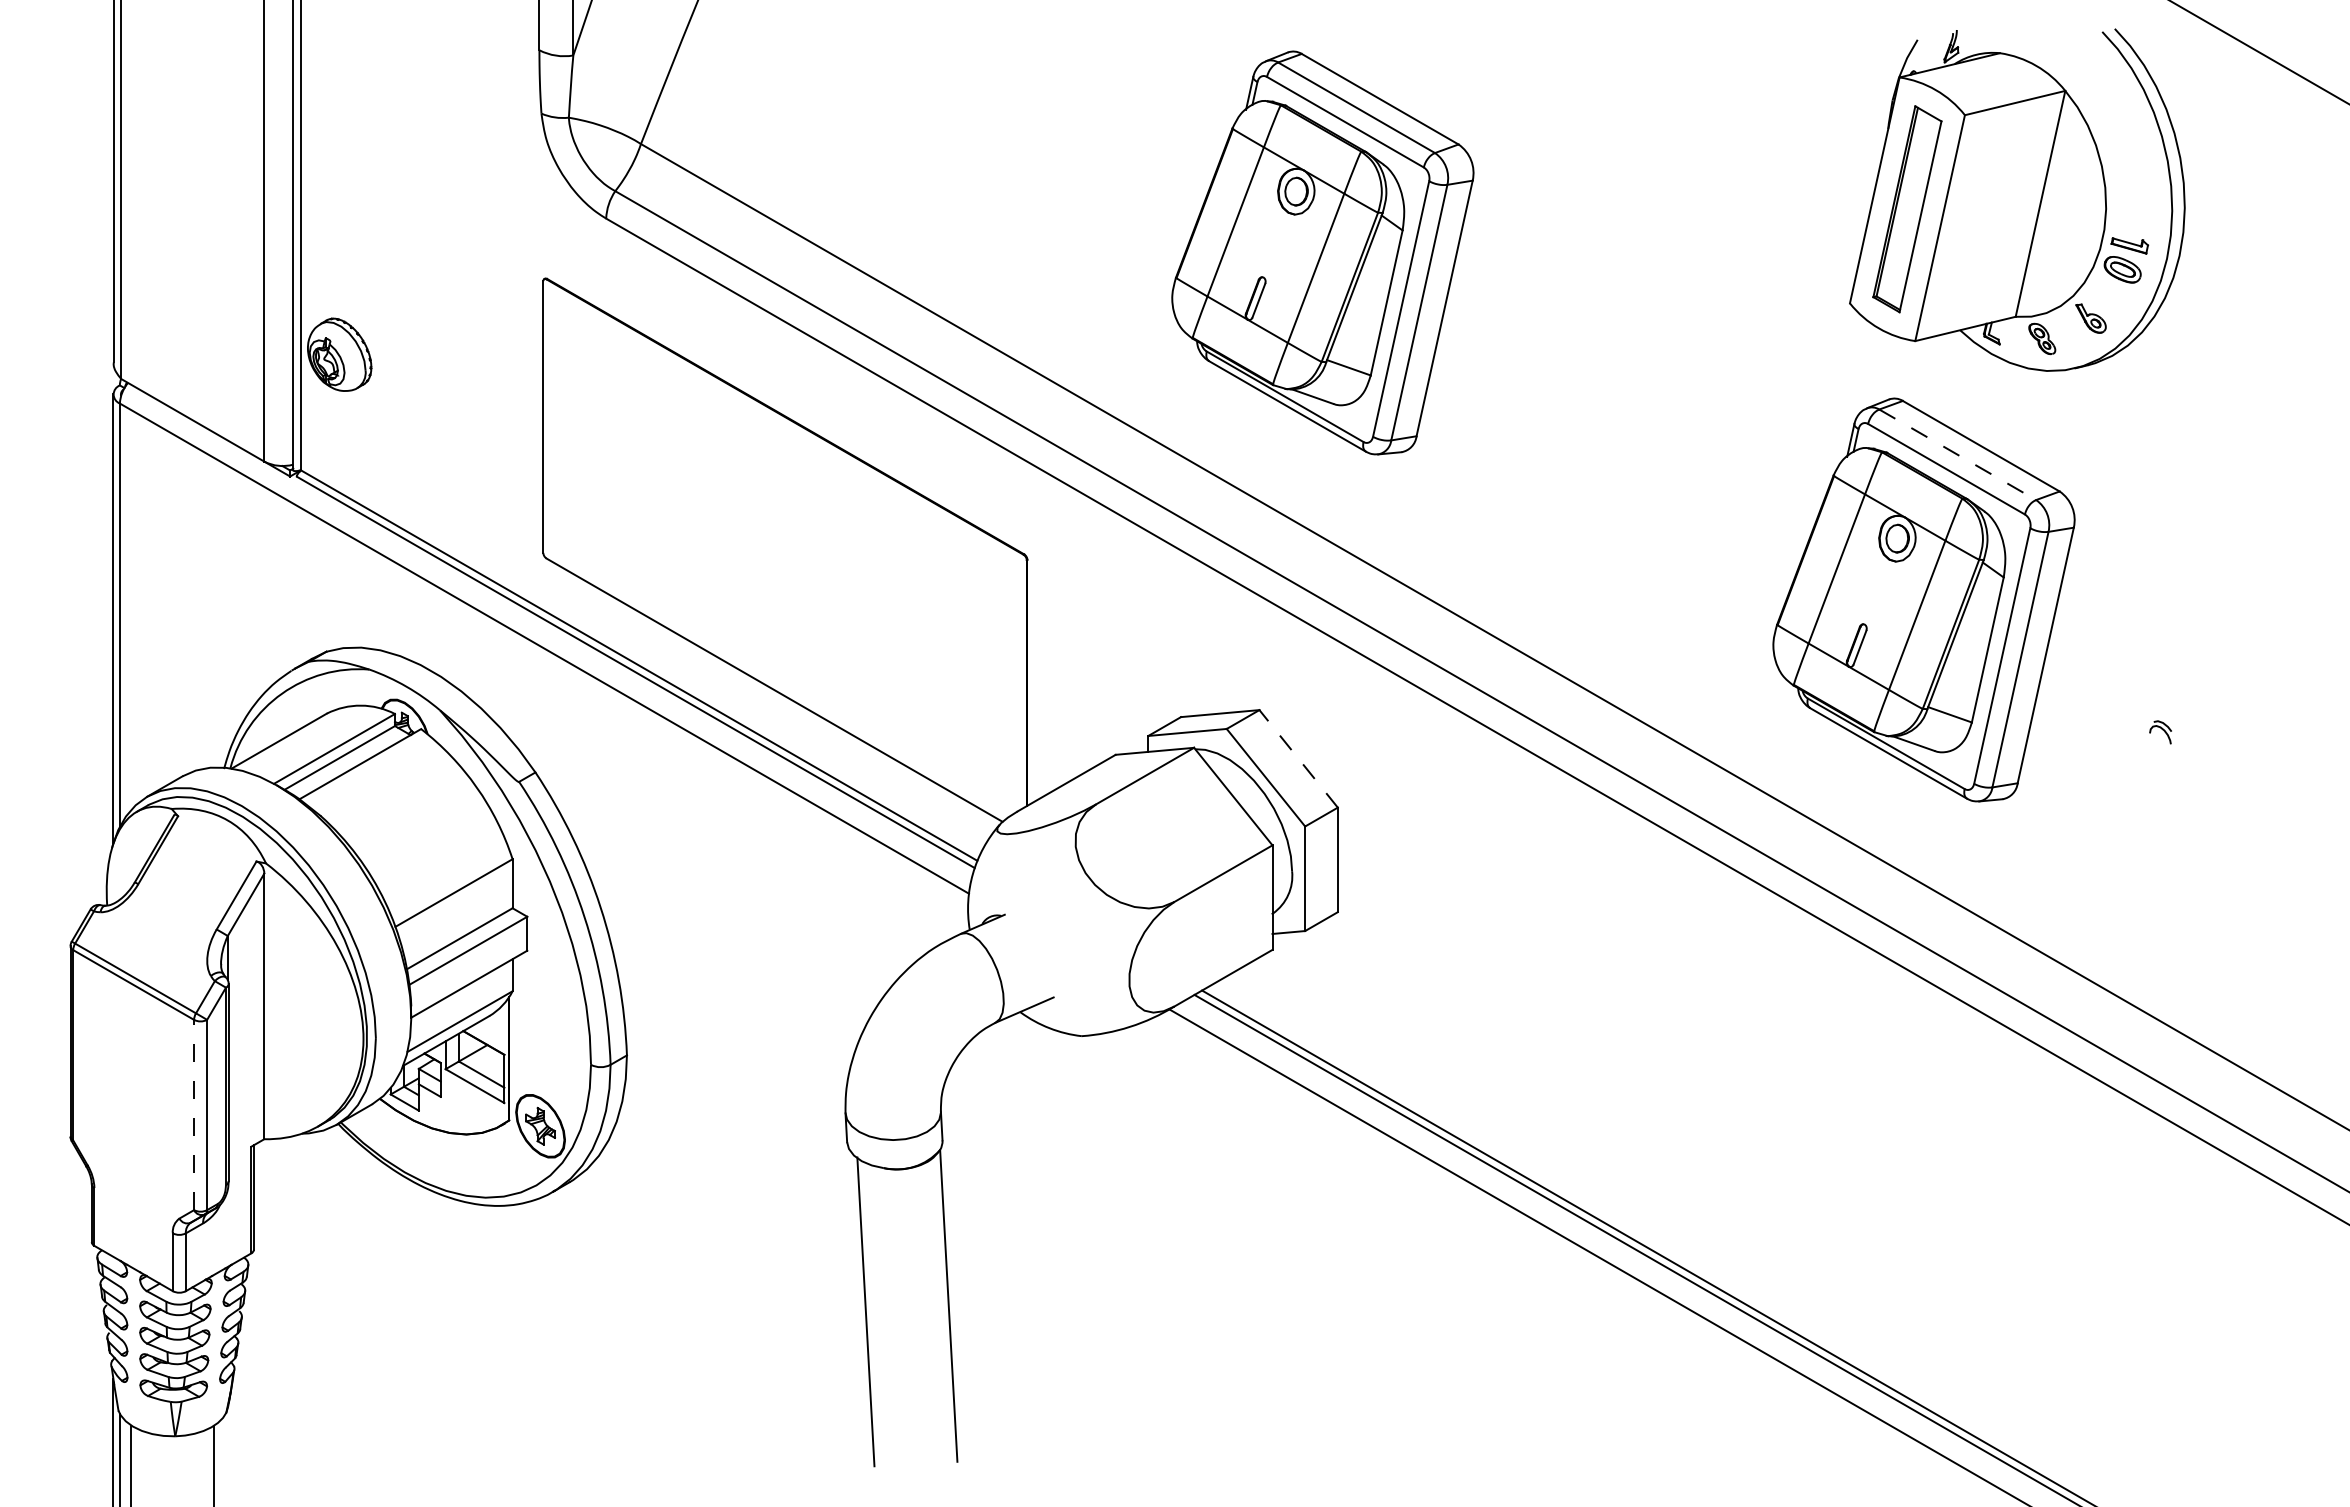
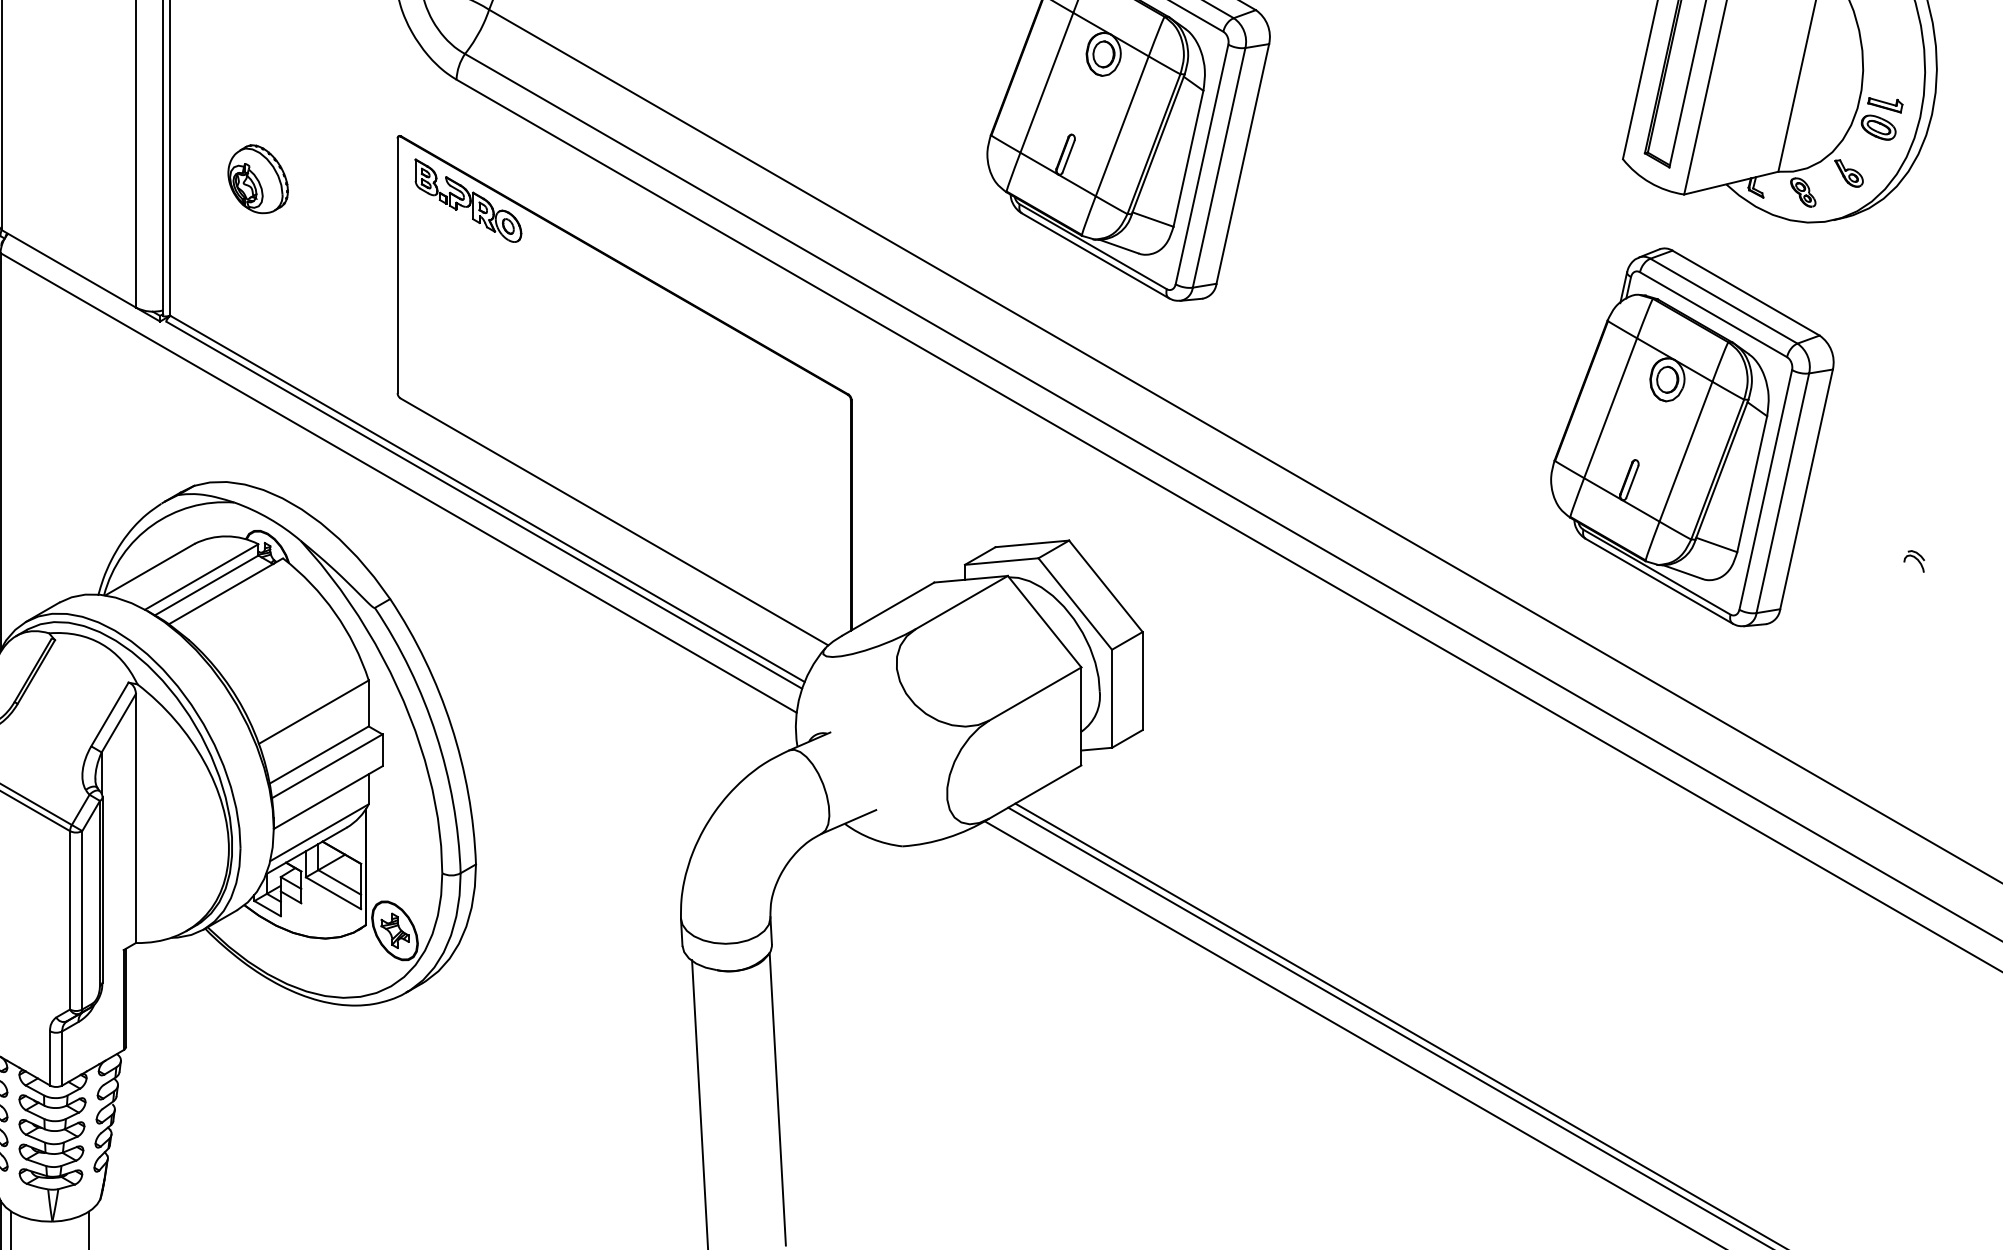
part: (618, 347) -> (468, 200), added
part: (339, 354) -> (258, 178), moved
line: (1957, 454) -> (1723, 300), dashed -> solid
line: (1298, 758) -> (1105, 585), dashed -> solid
line: (194, 1114) -> (70, 919), dashed -> solid

